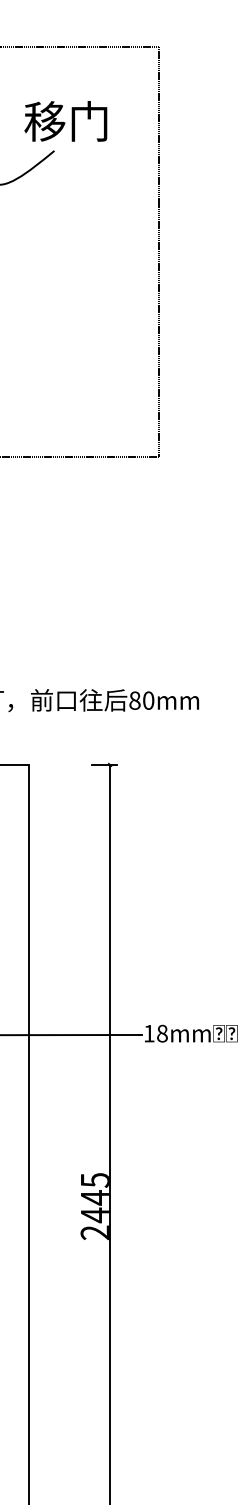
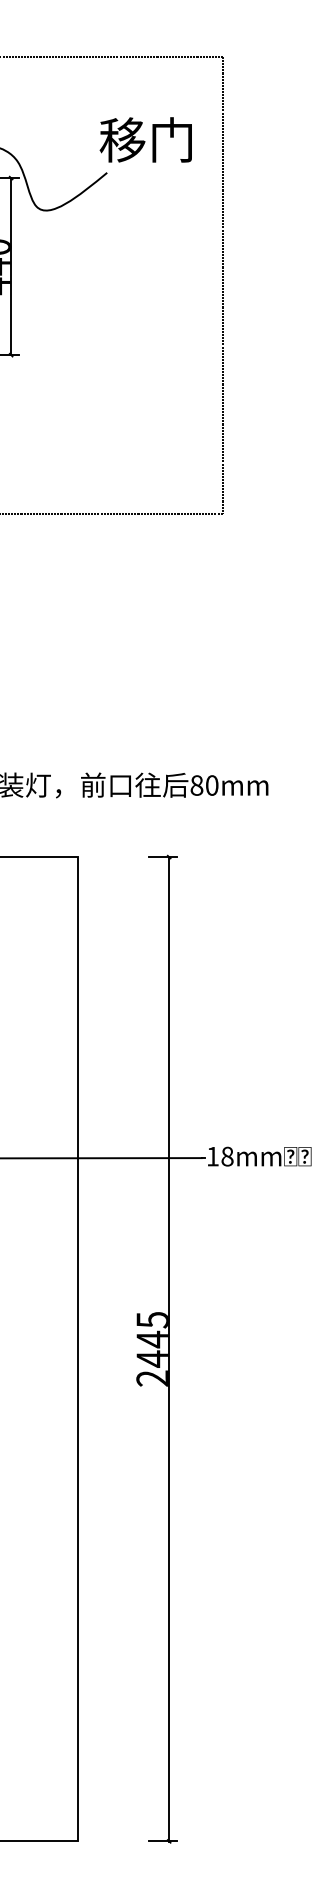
text: (65, 120) -> (145, 139), moved

